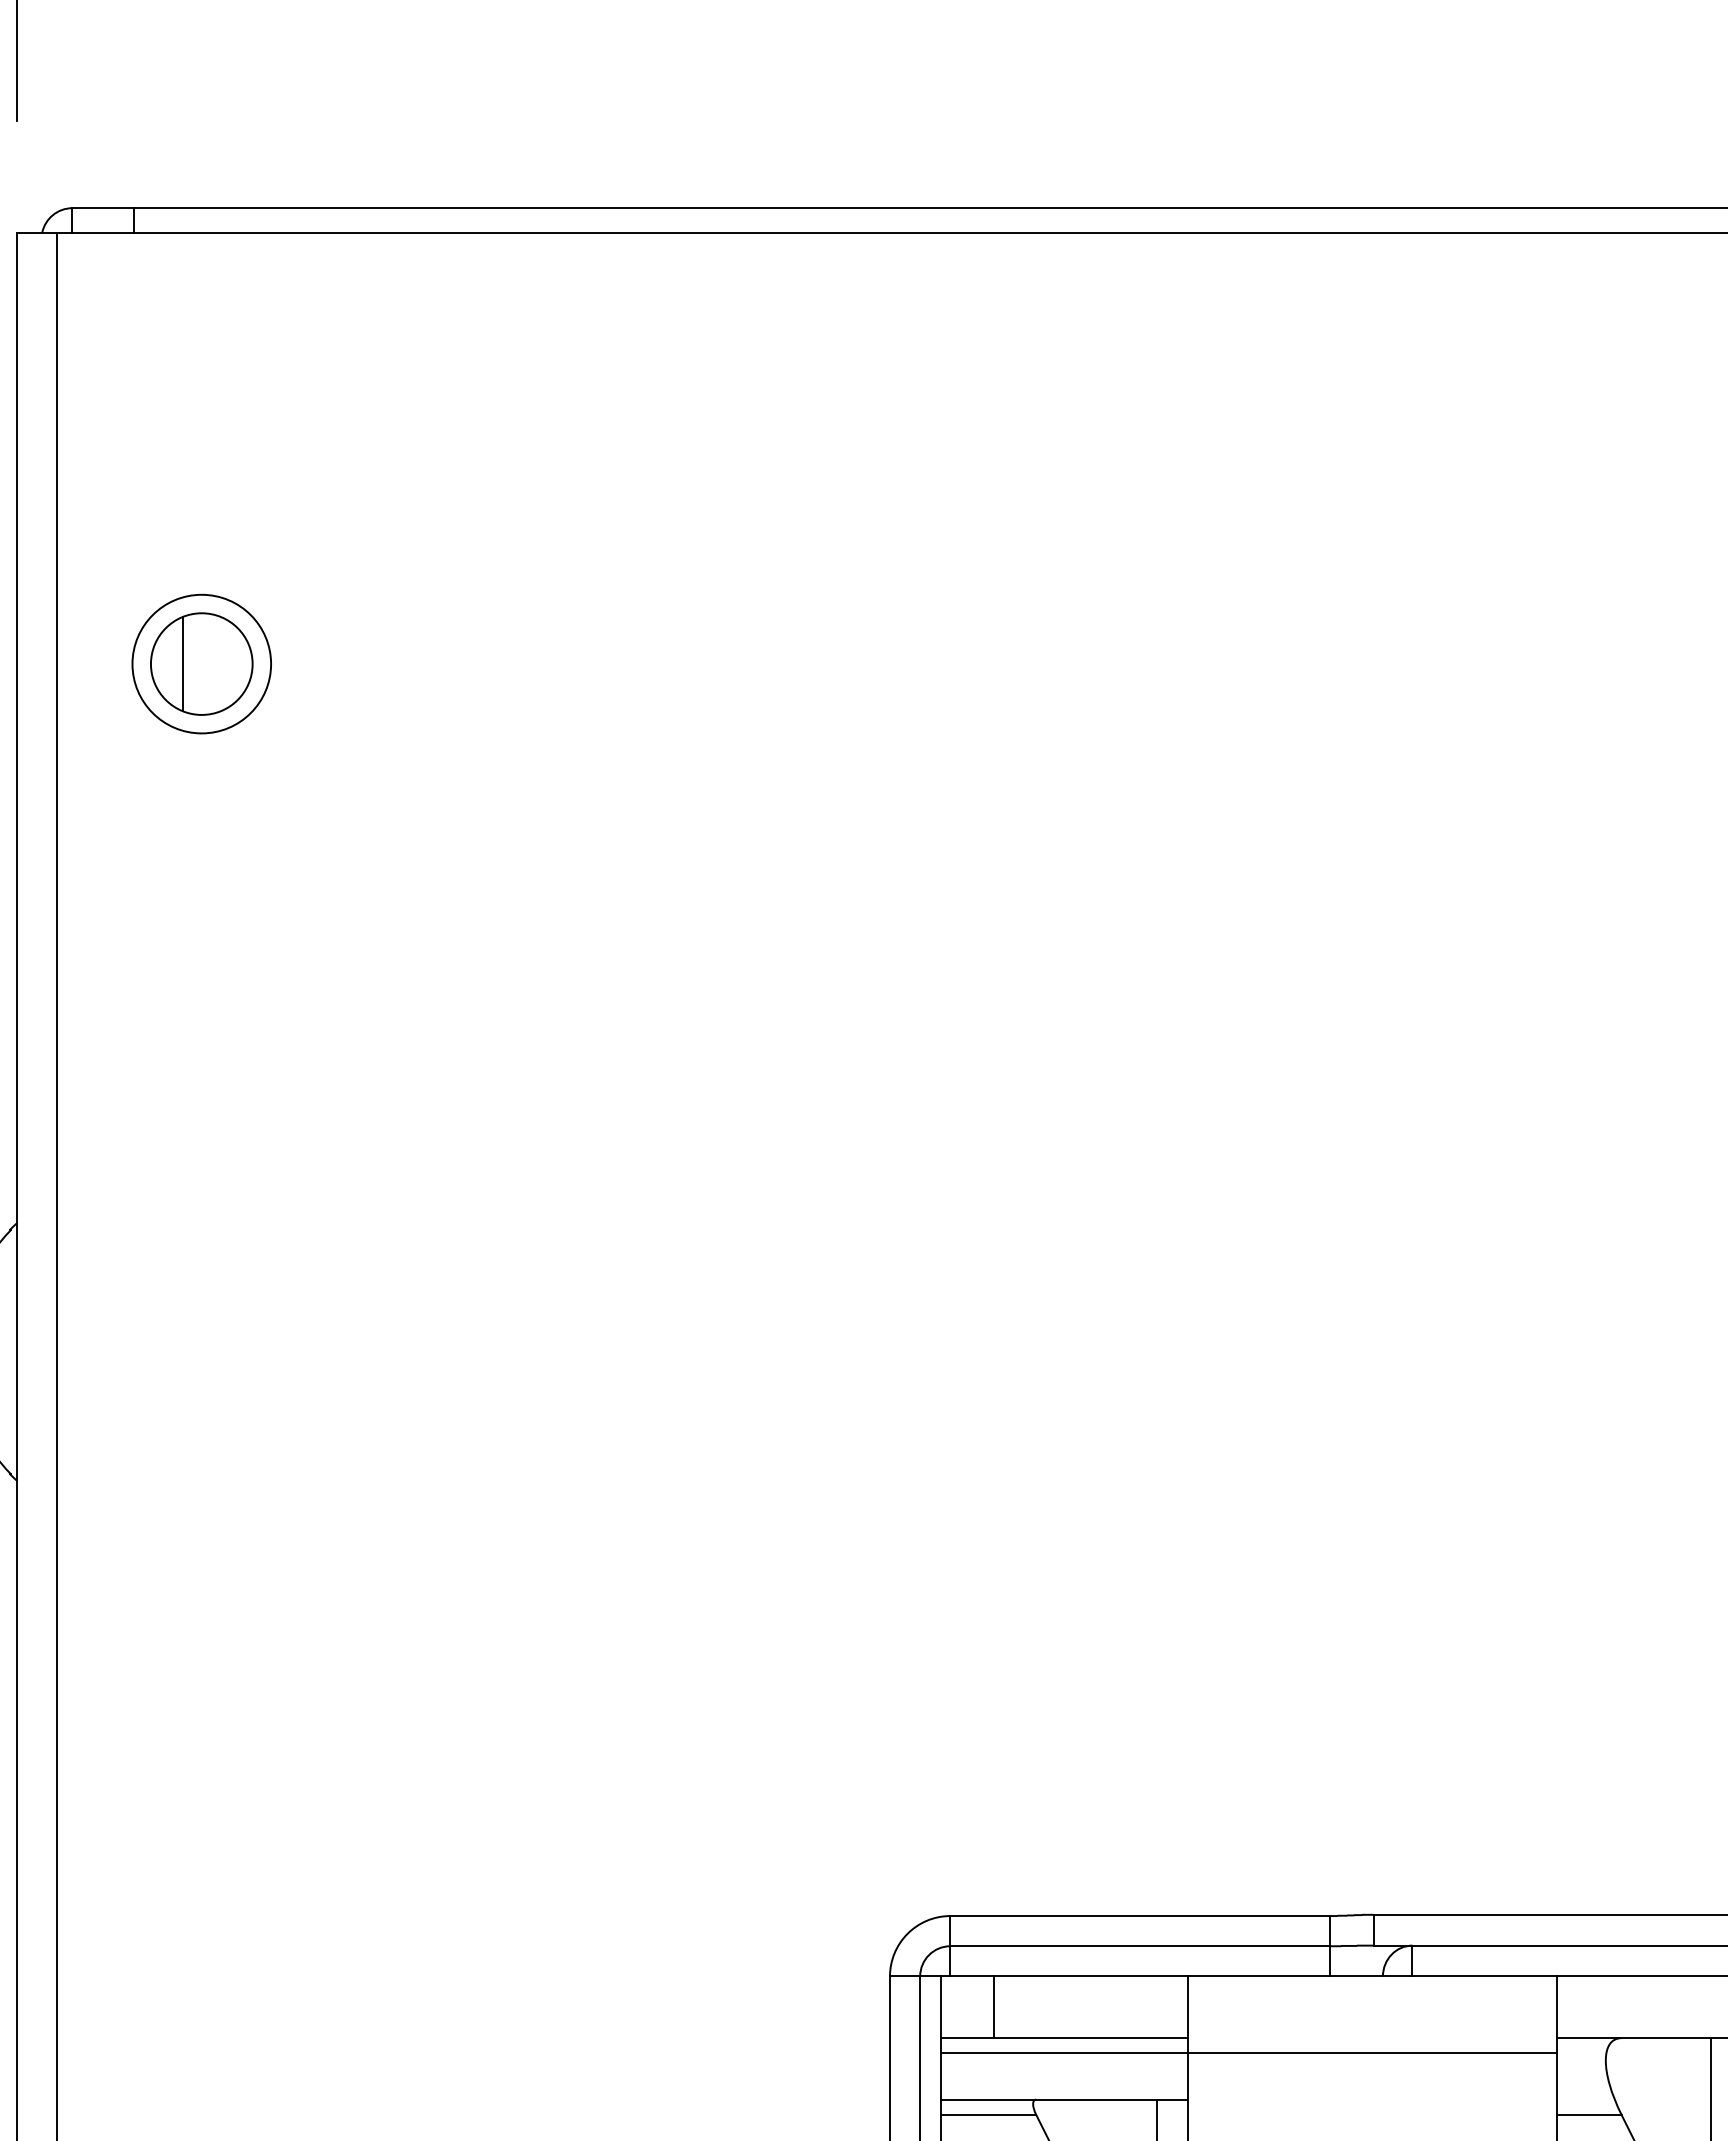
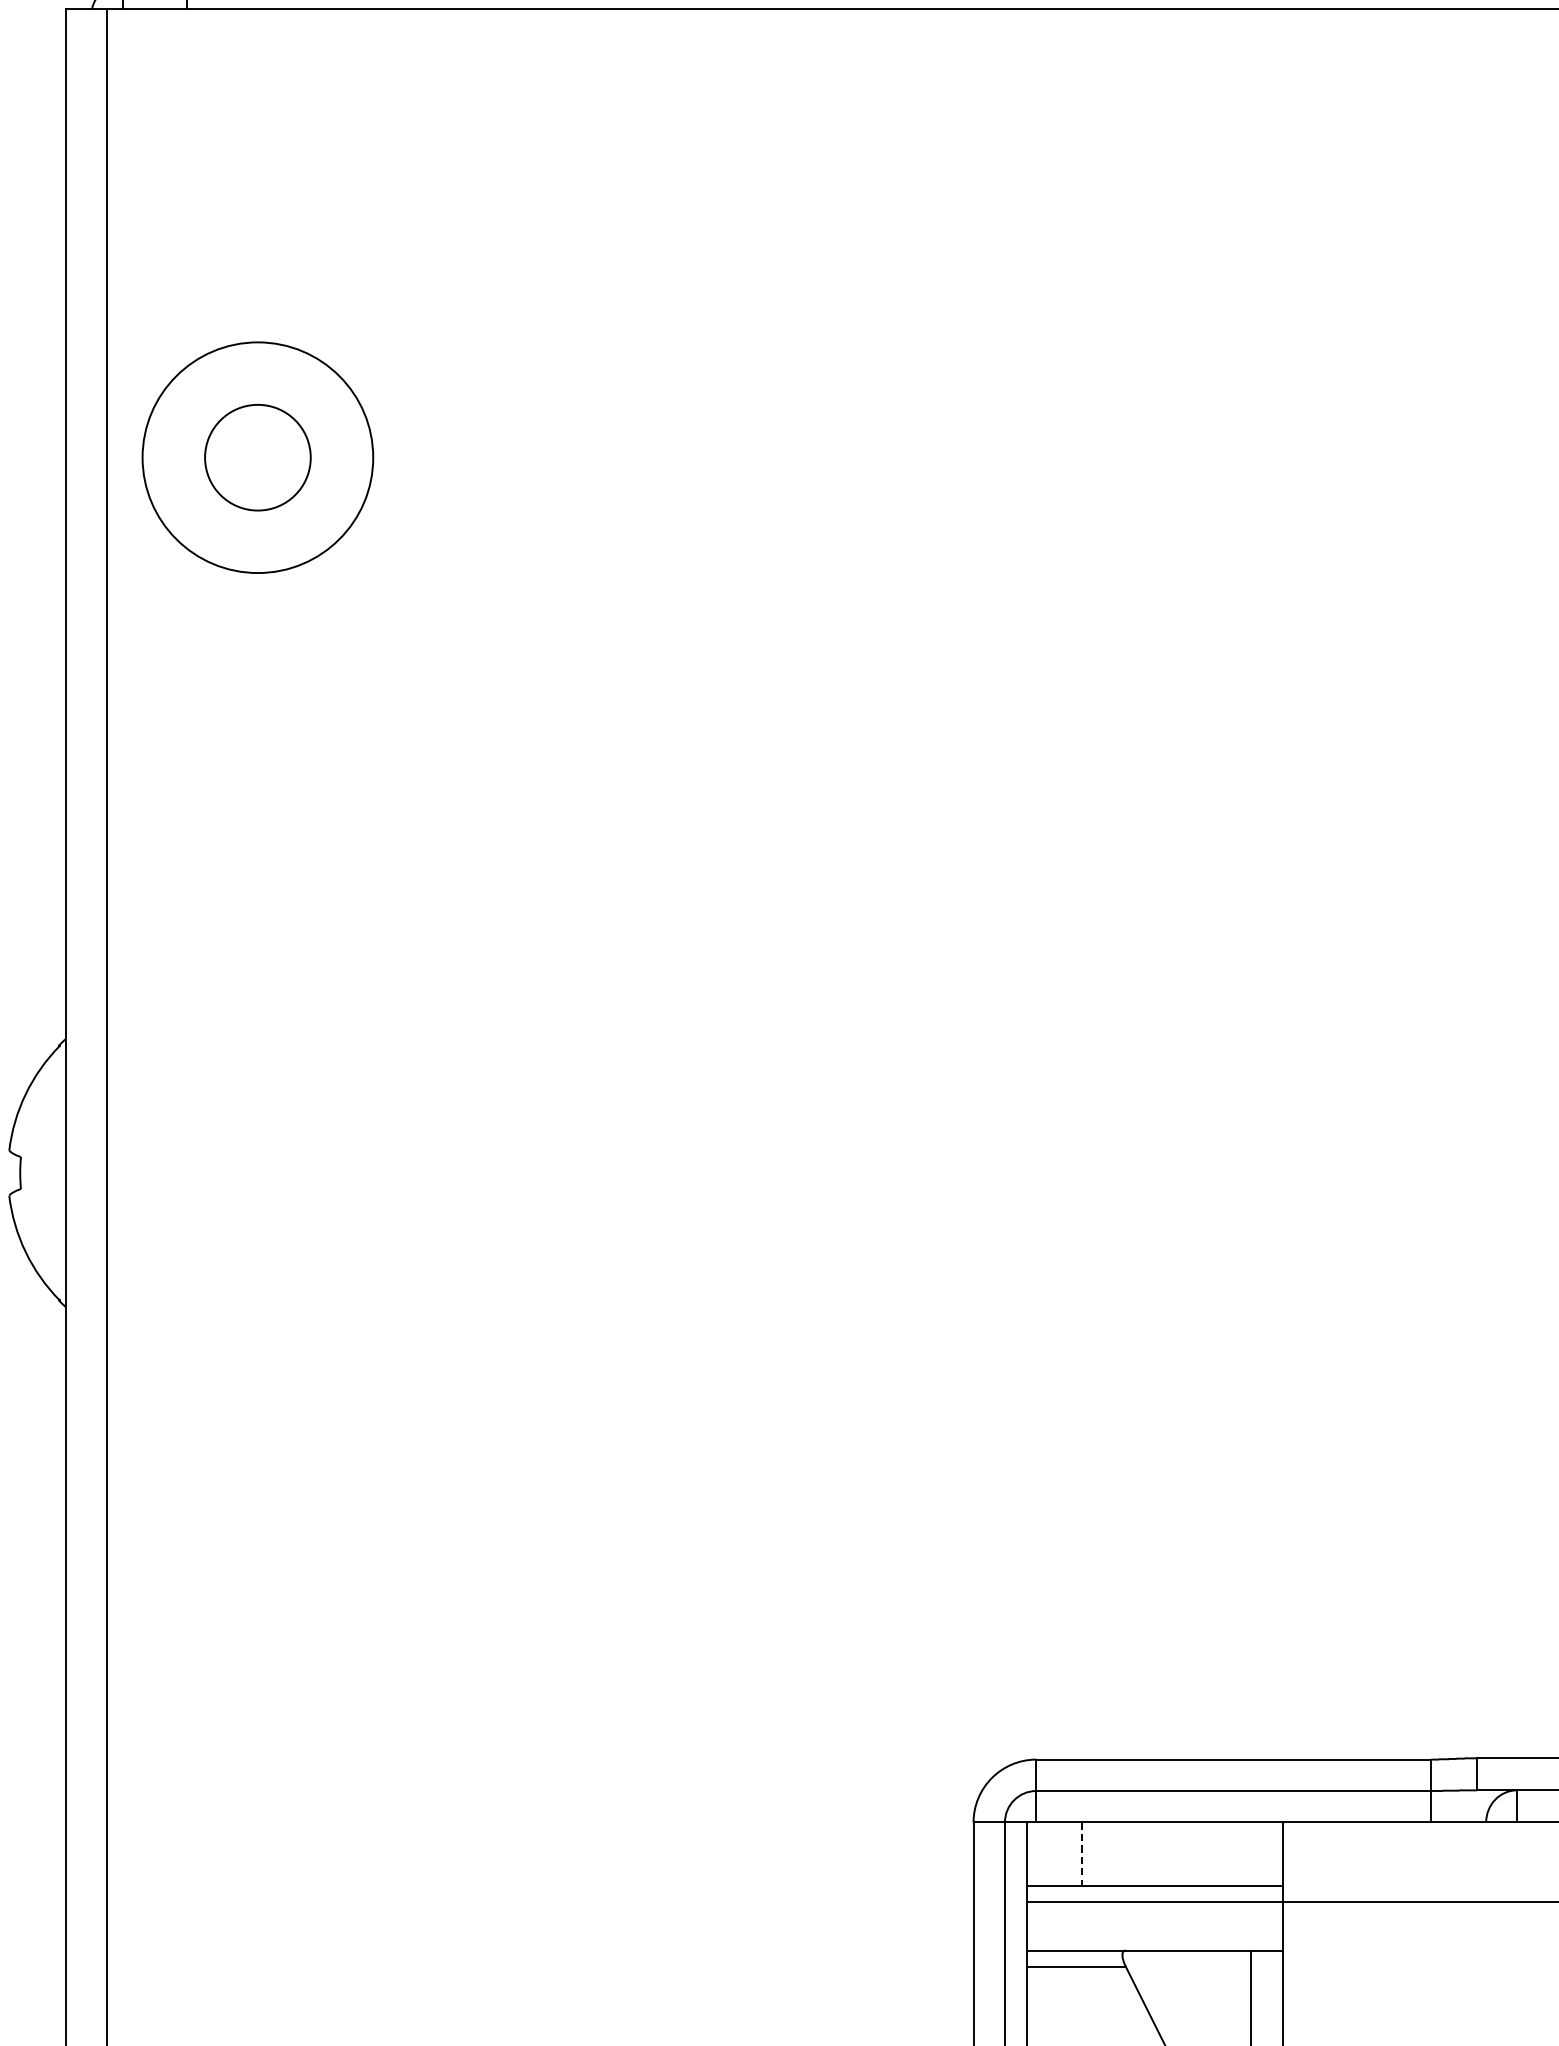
line: (183, 663) -> (238, 457), removed
circle: (201, 663) -> (257, 457), size x1.6
line: (993, 2007) -> (1081, 1854), solid -> dashed

